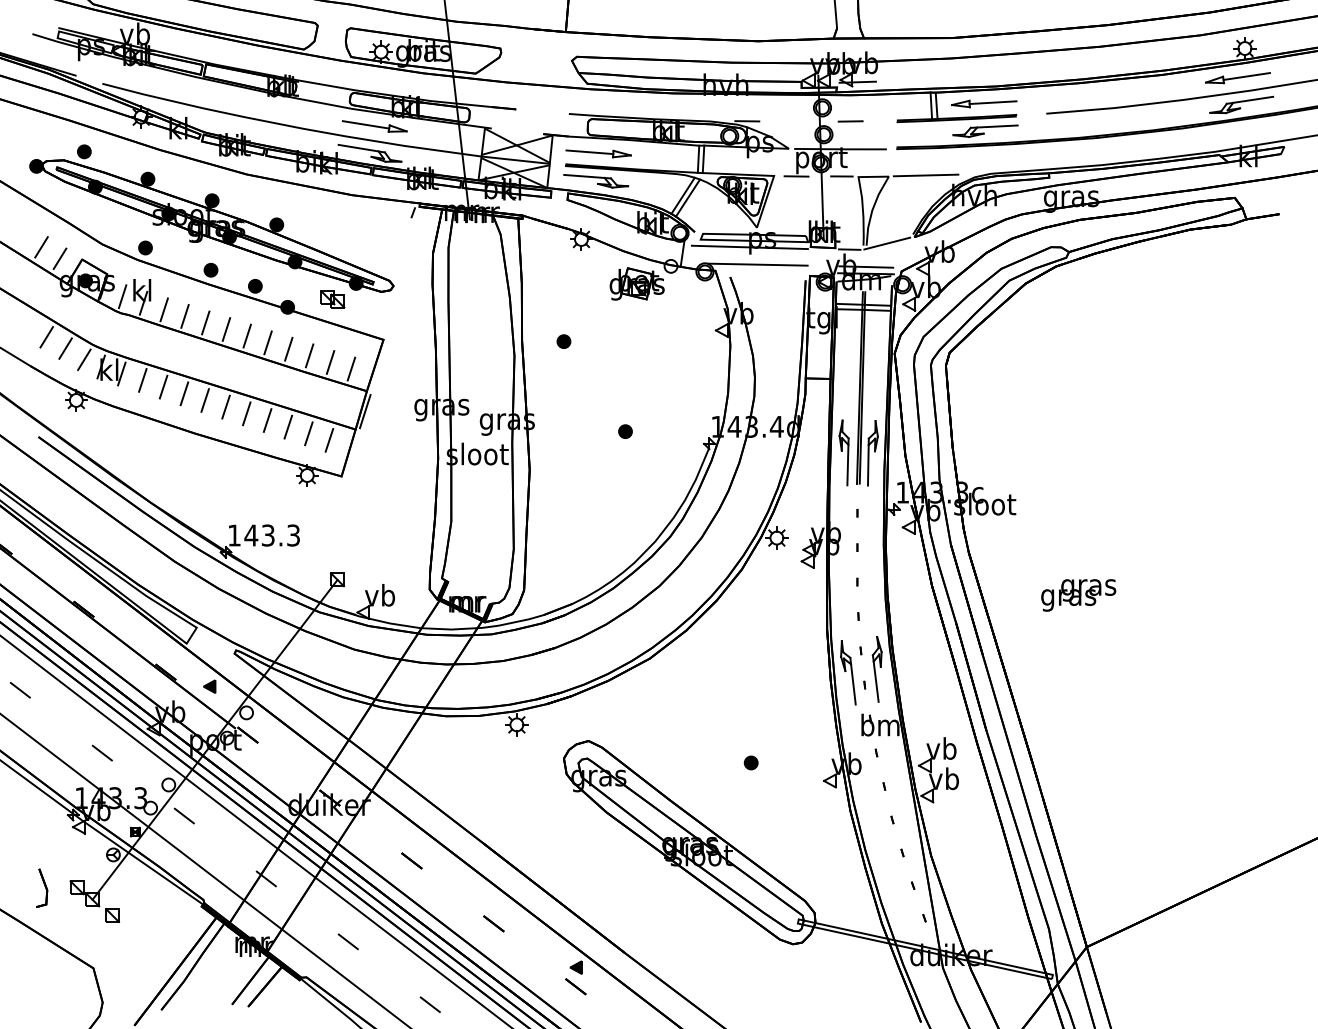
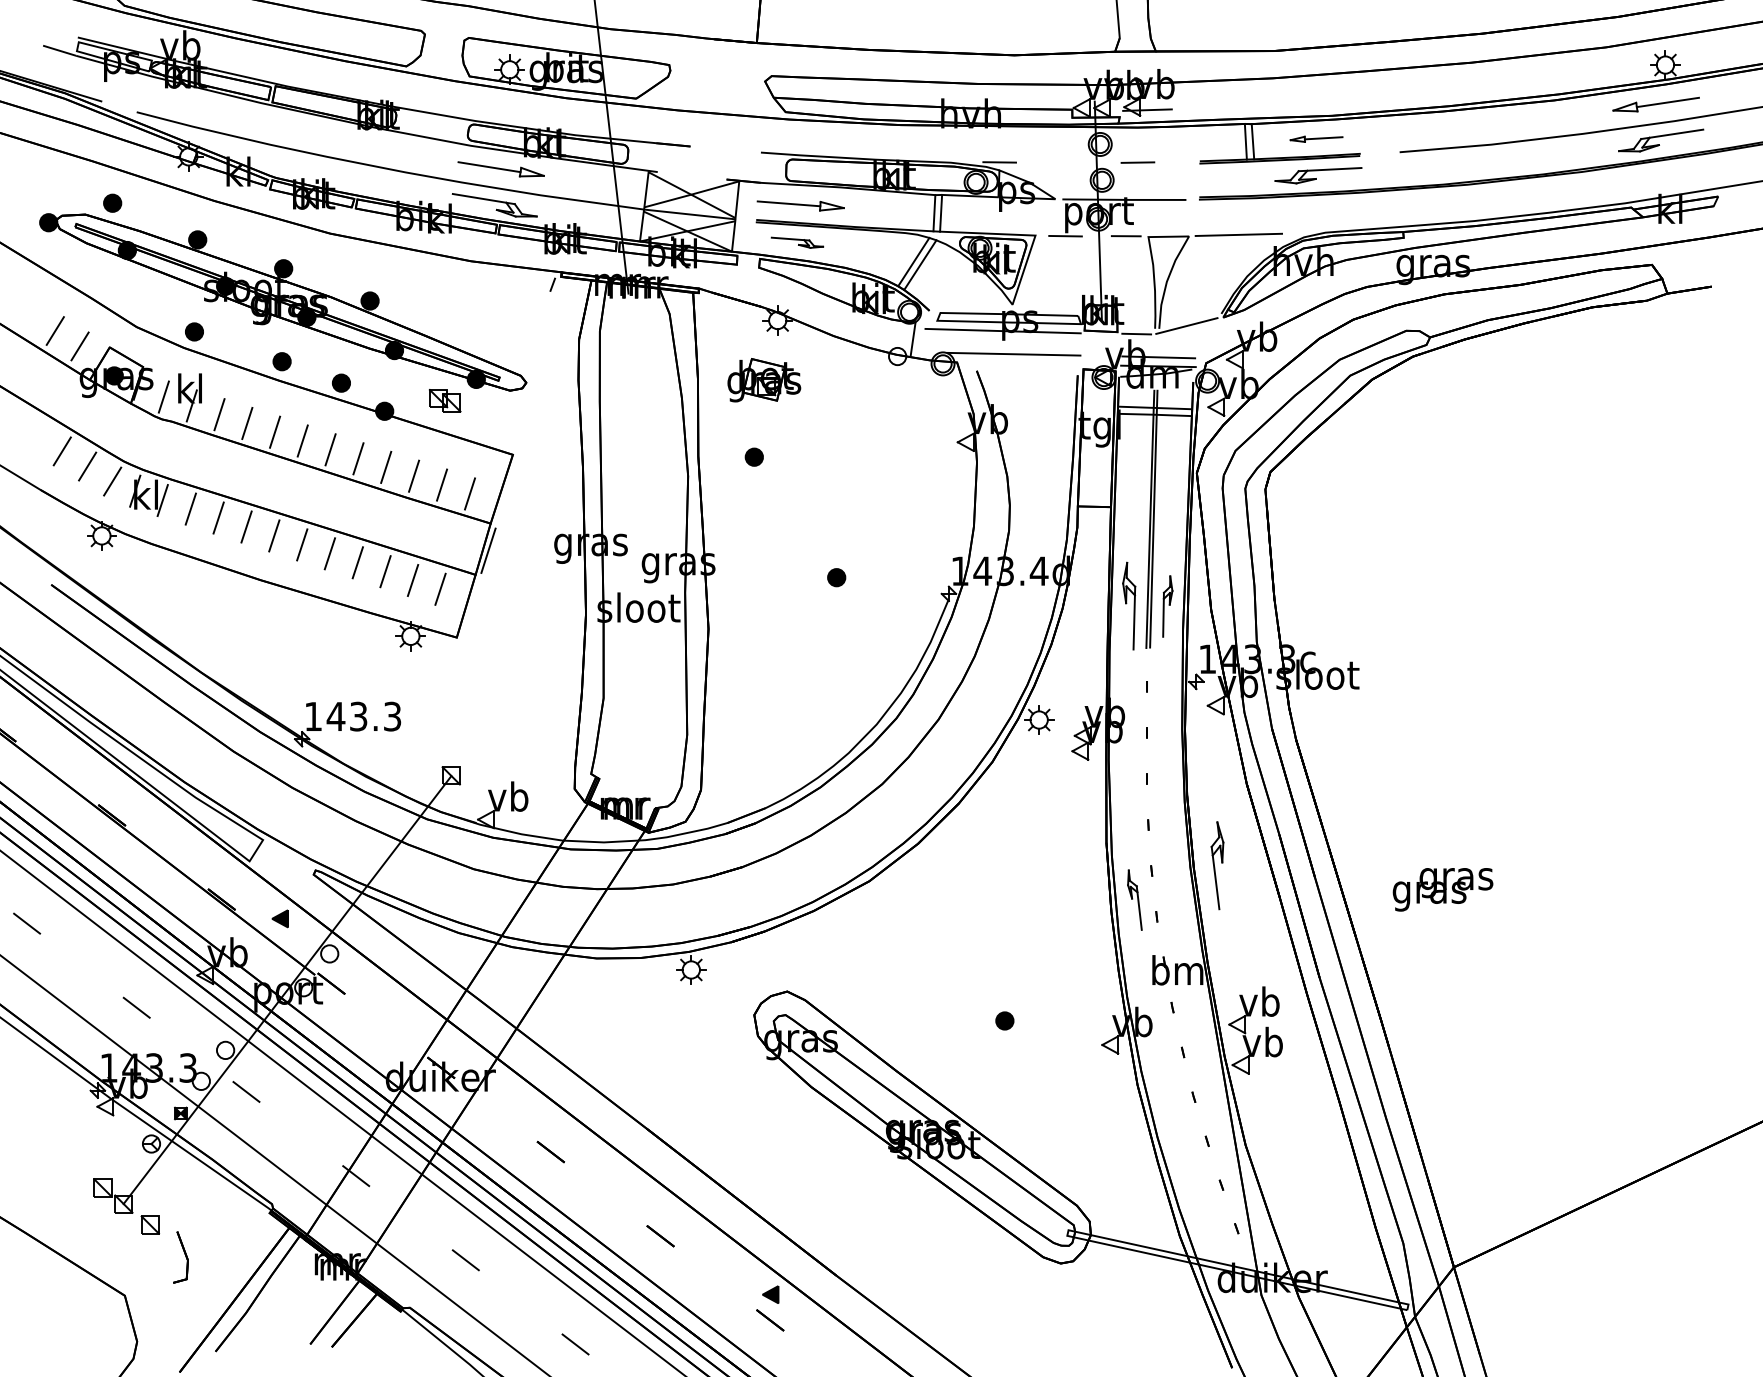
part: (984, 104) -> (1316, 139), size x0.6
part: (596, 181) -> (797, 242), size x0.6
part: (637, 284) -> (764, 380), moved
part: (872, 453) -> (1167, 606), size x0.7
text: (1078, 595) -> (1442, 889), moved
part: (877, 669) -> (1217, 865), moved
part: (848, 672) -> (1134, 899), size x0.7
part: (41, 888) -> (180, 1257), moved

